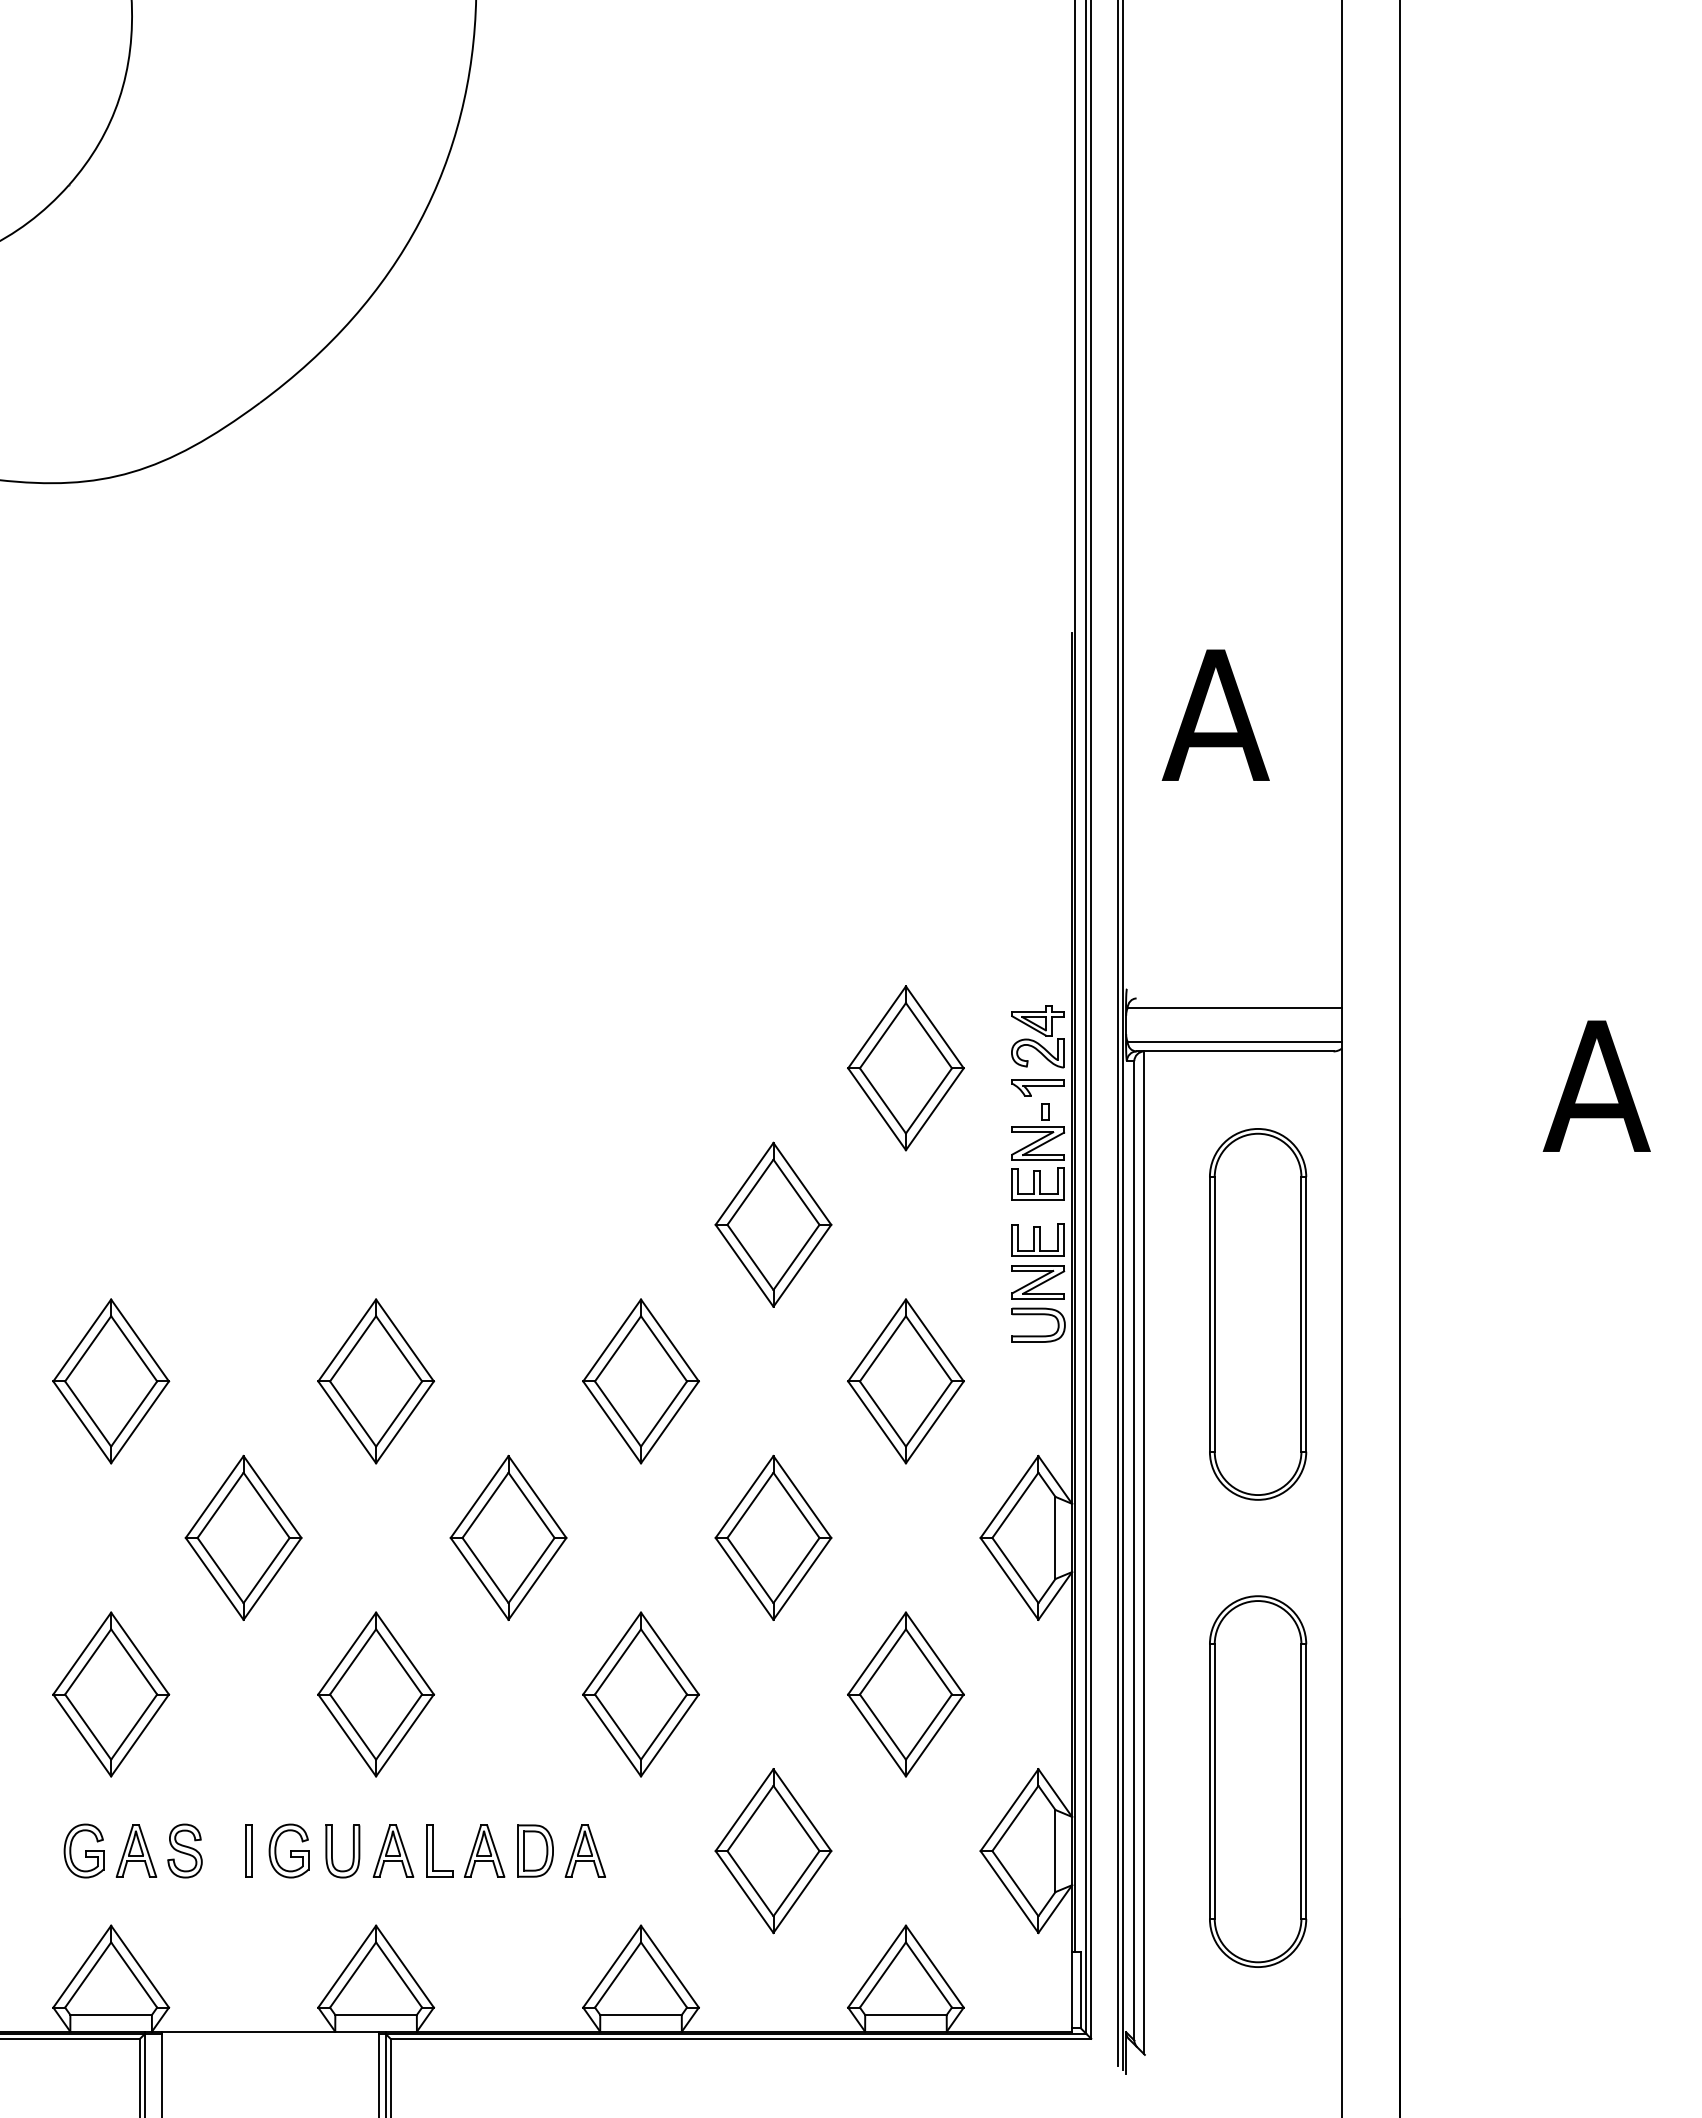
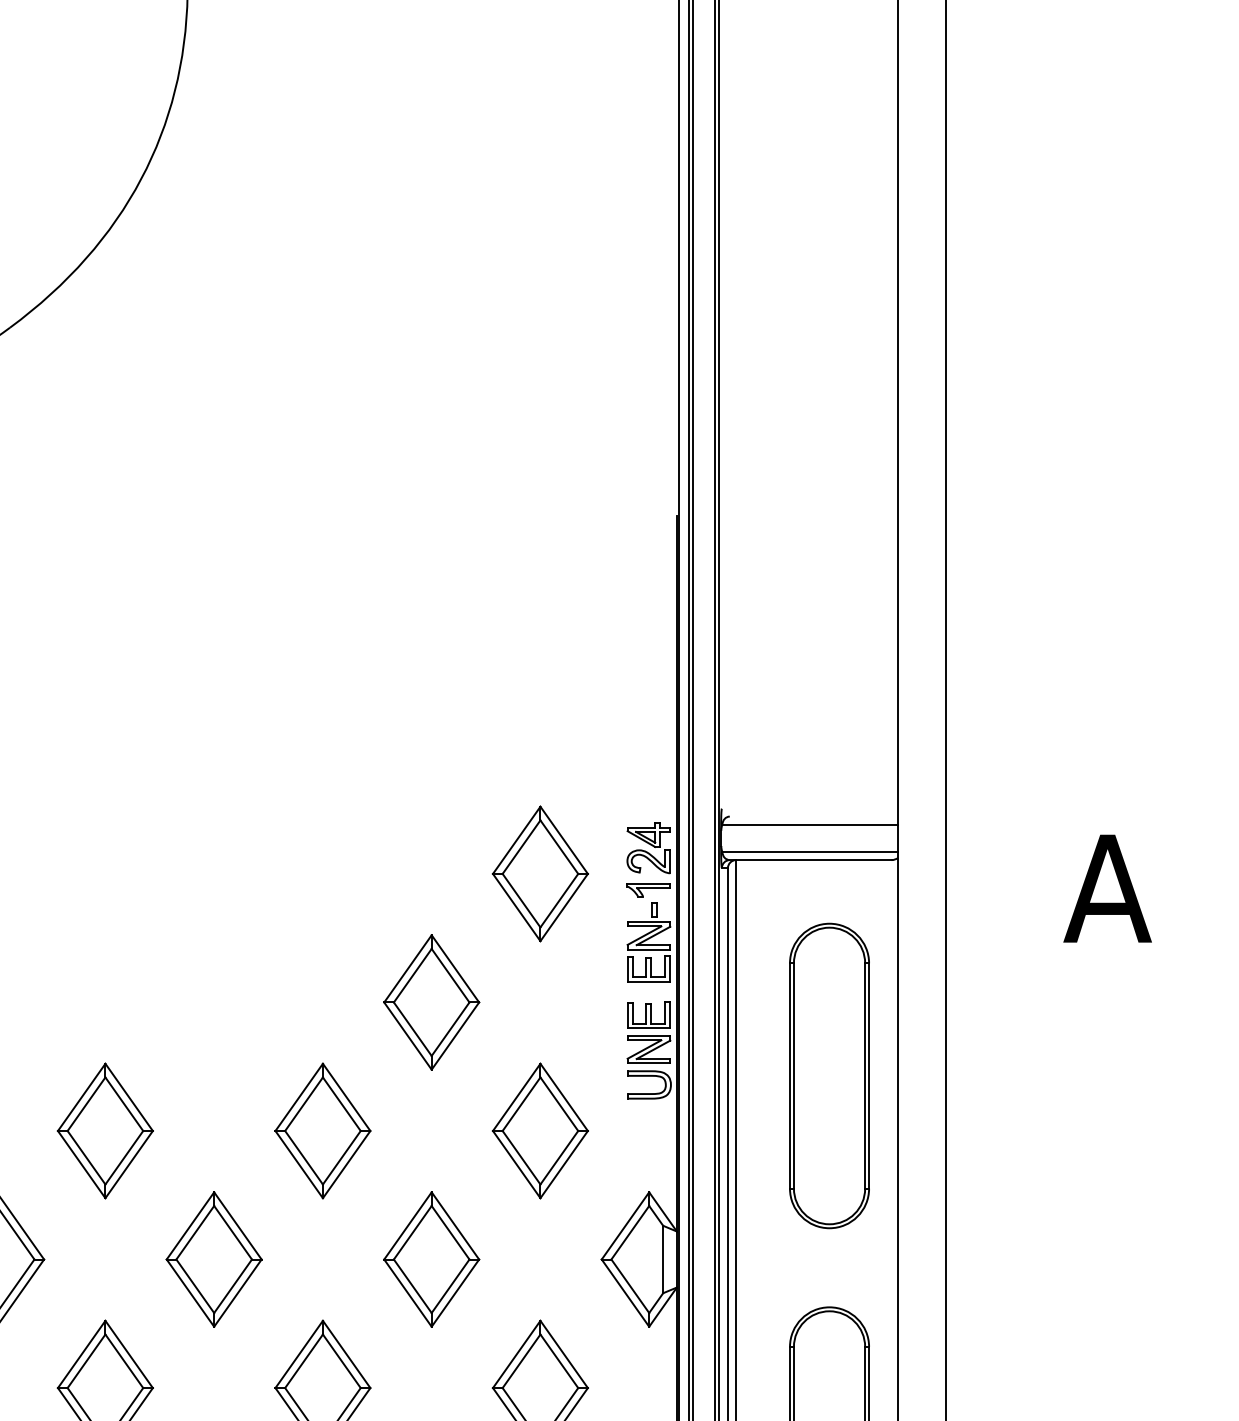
part: (1215, 714) -> (794, 583), removed

